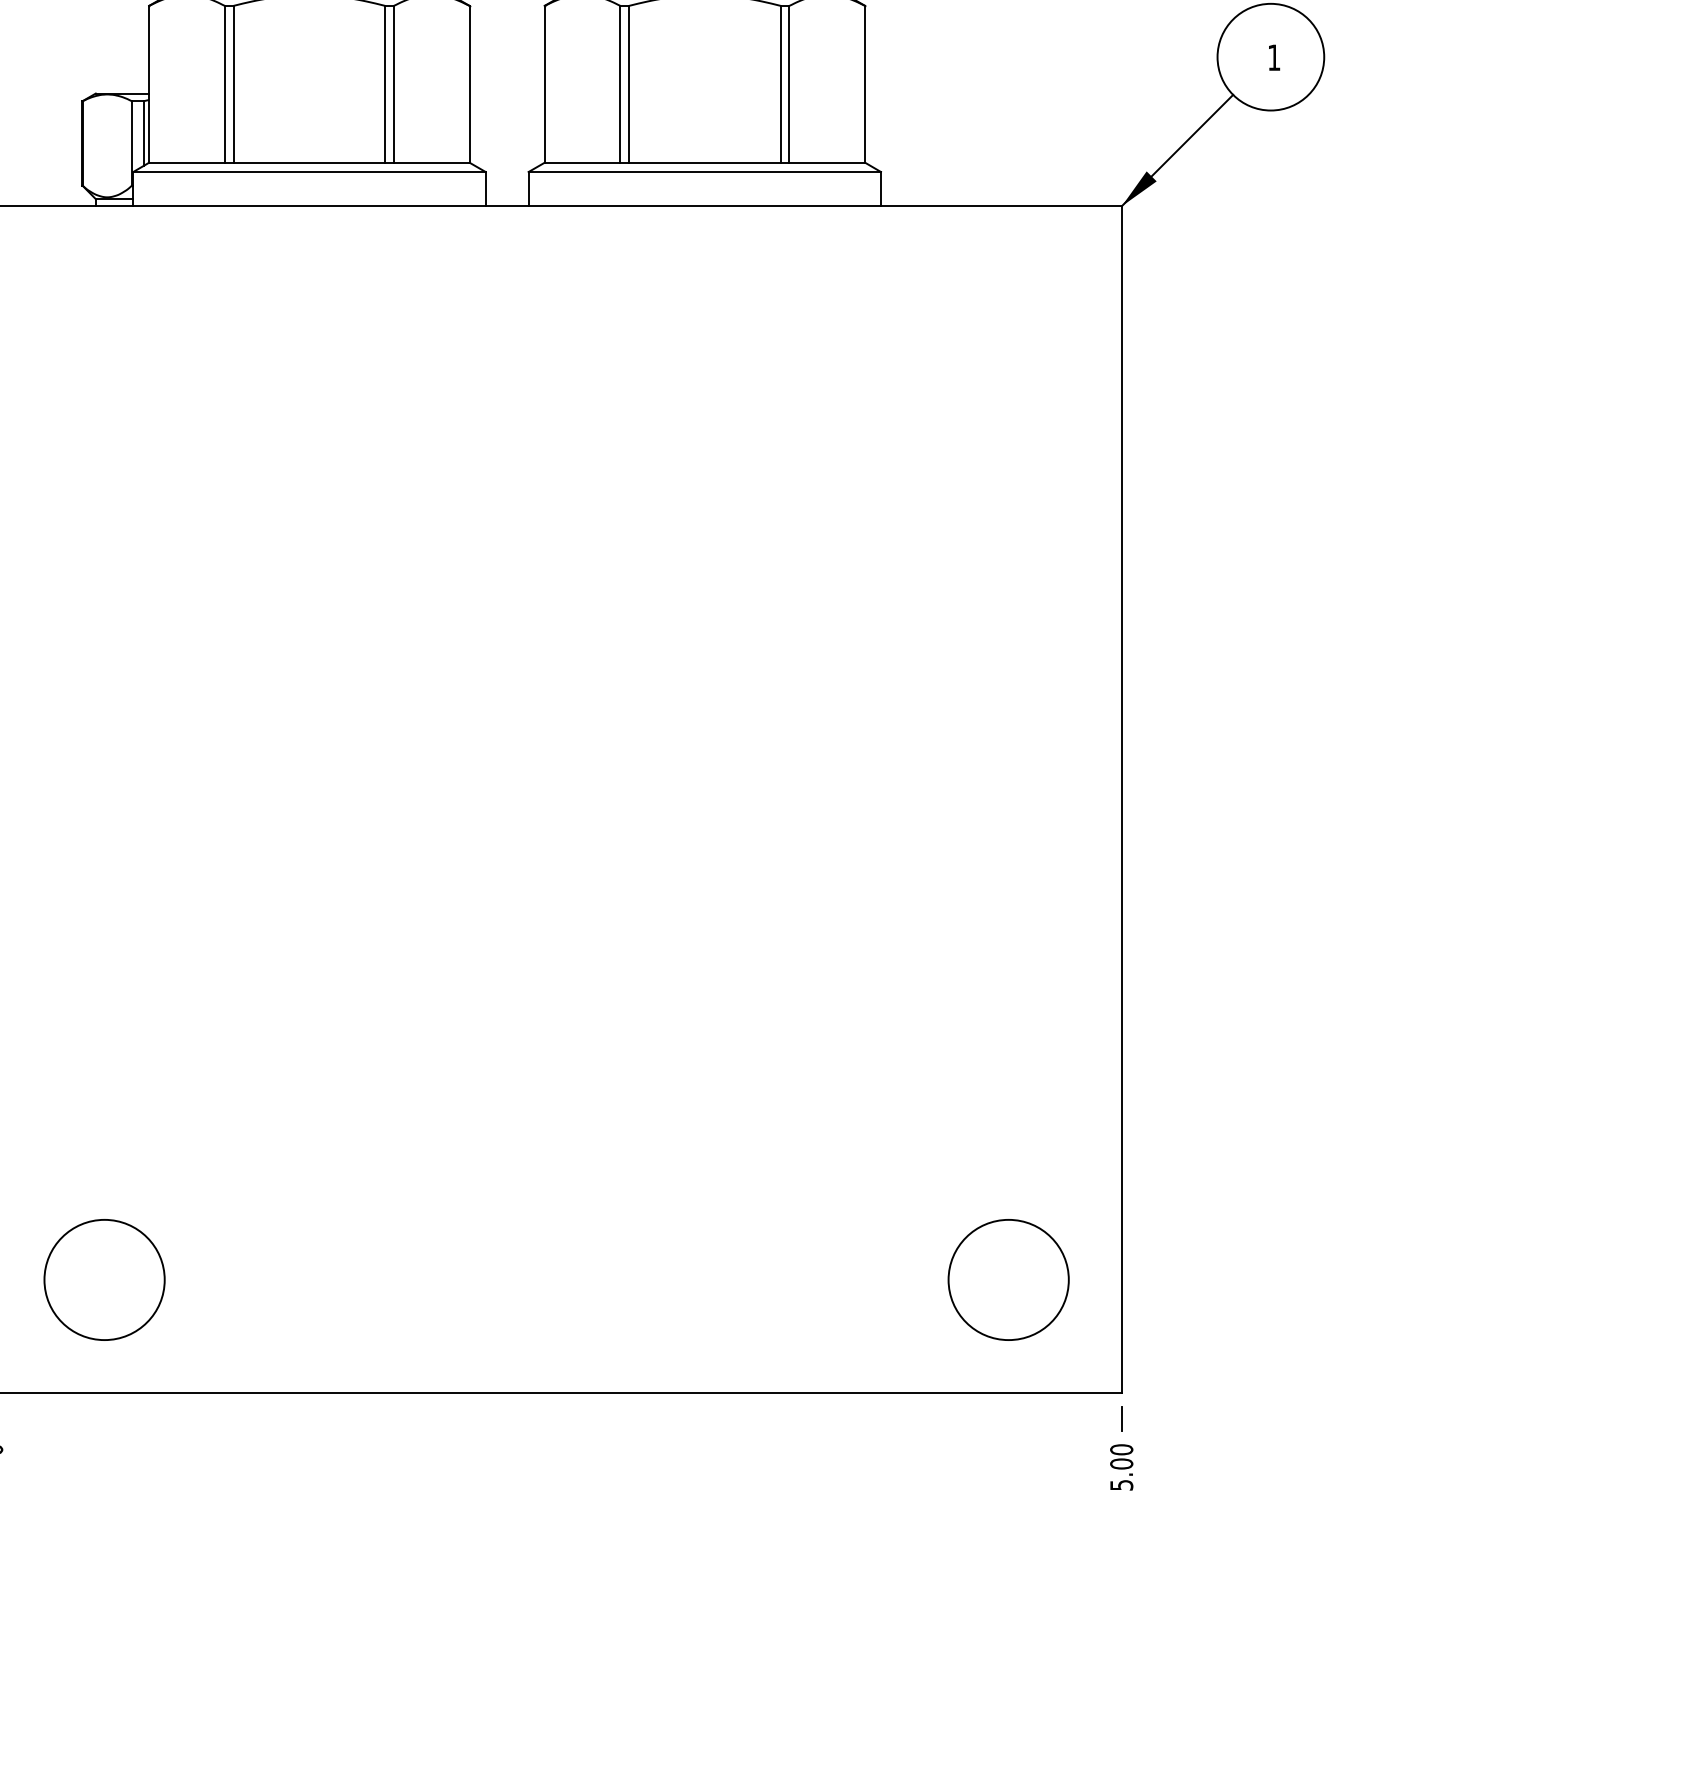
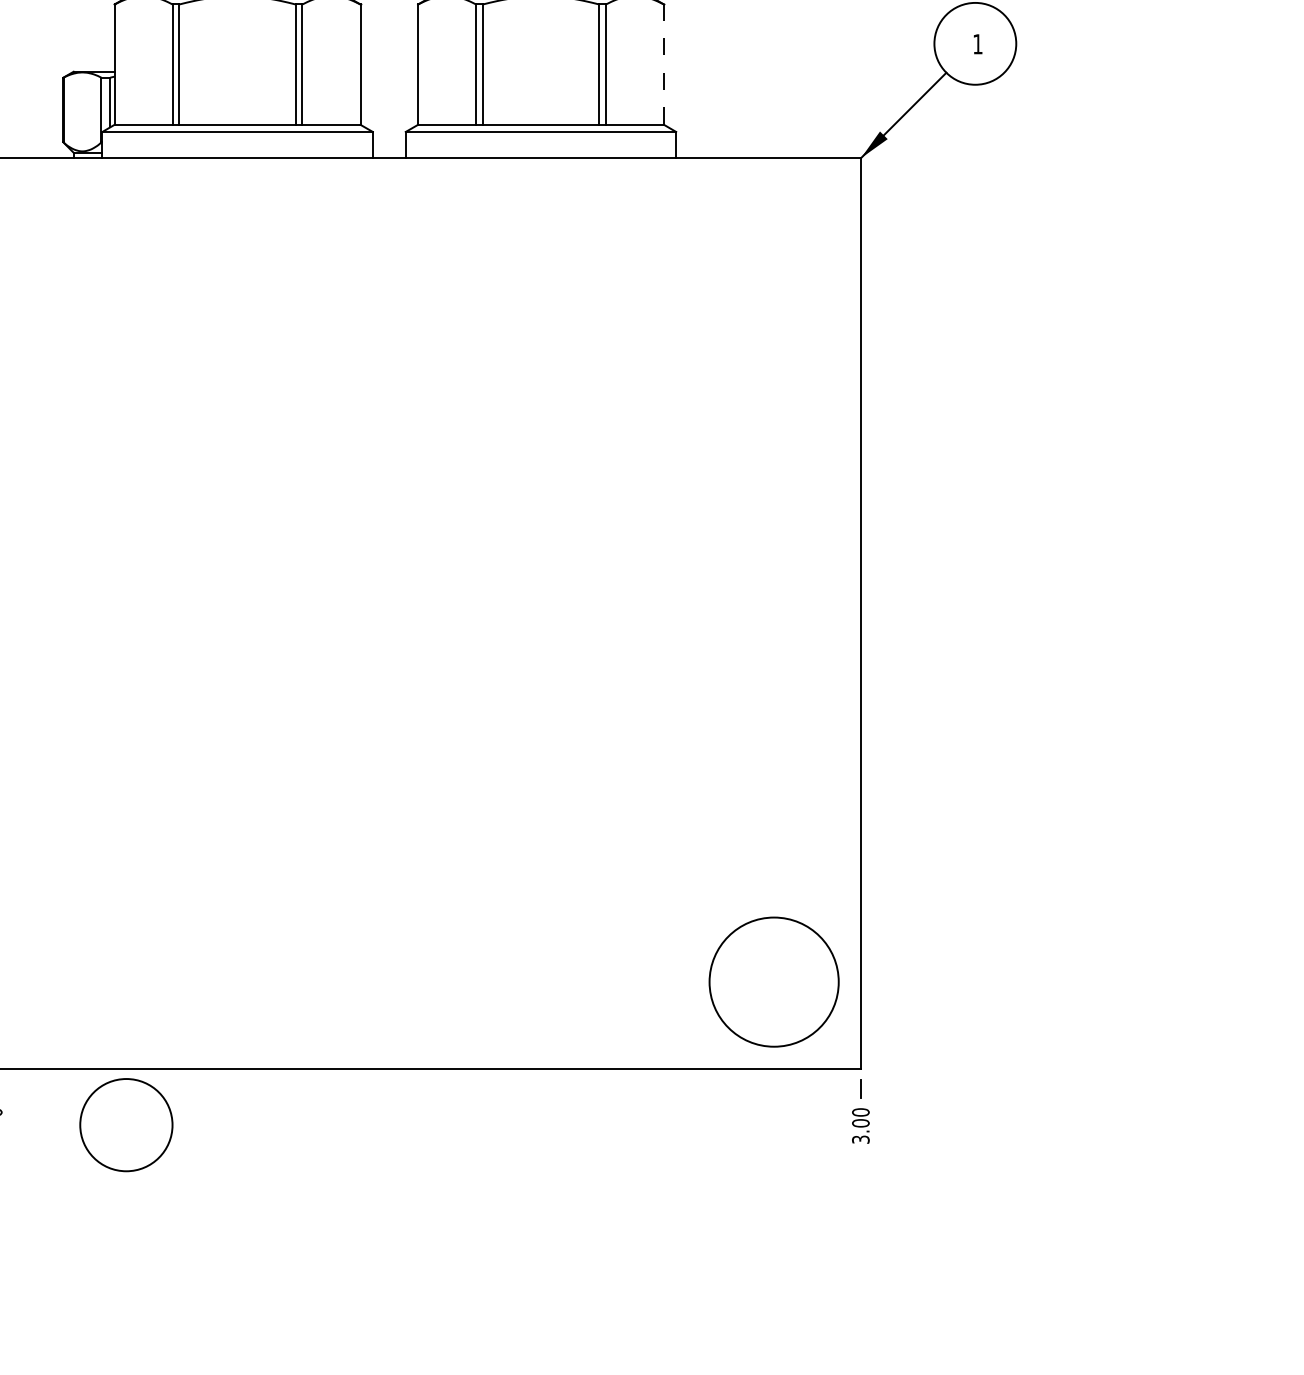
line: (865, 84) -> (664, 64), solid -> dashed
circle: (104, 1280) -> (126, 1125), moved
circle: (1009, 1280) -> (774, 982), size x1.4
text: (1121, 1485) -> (860, 1139), 5.00 -> 3.00

